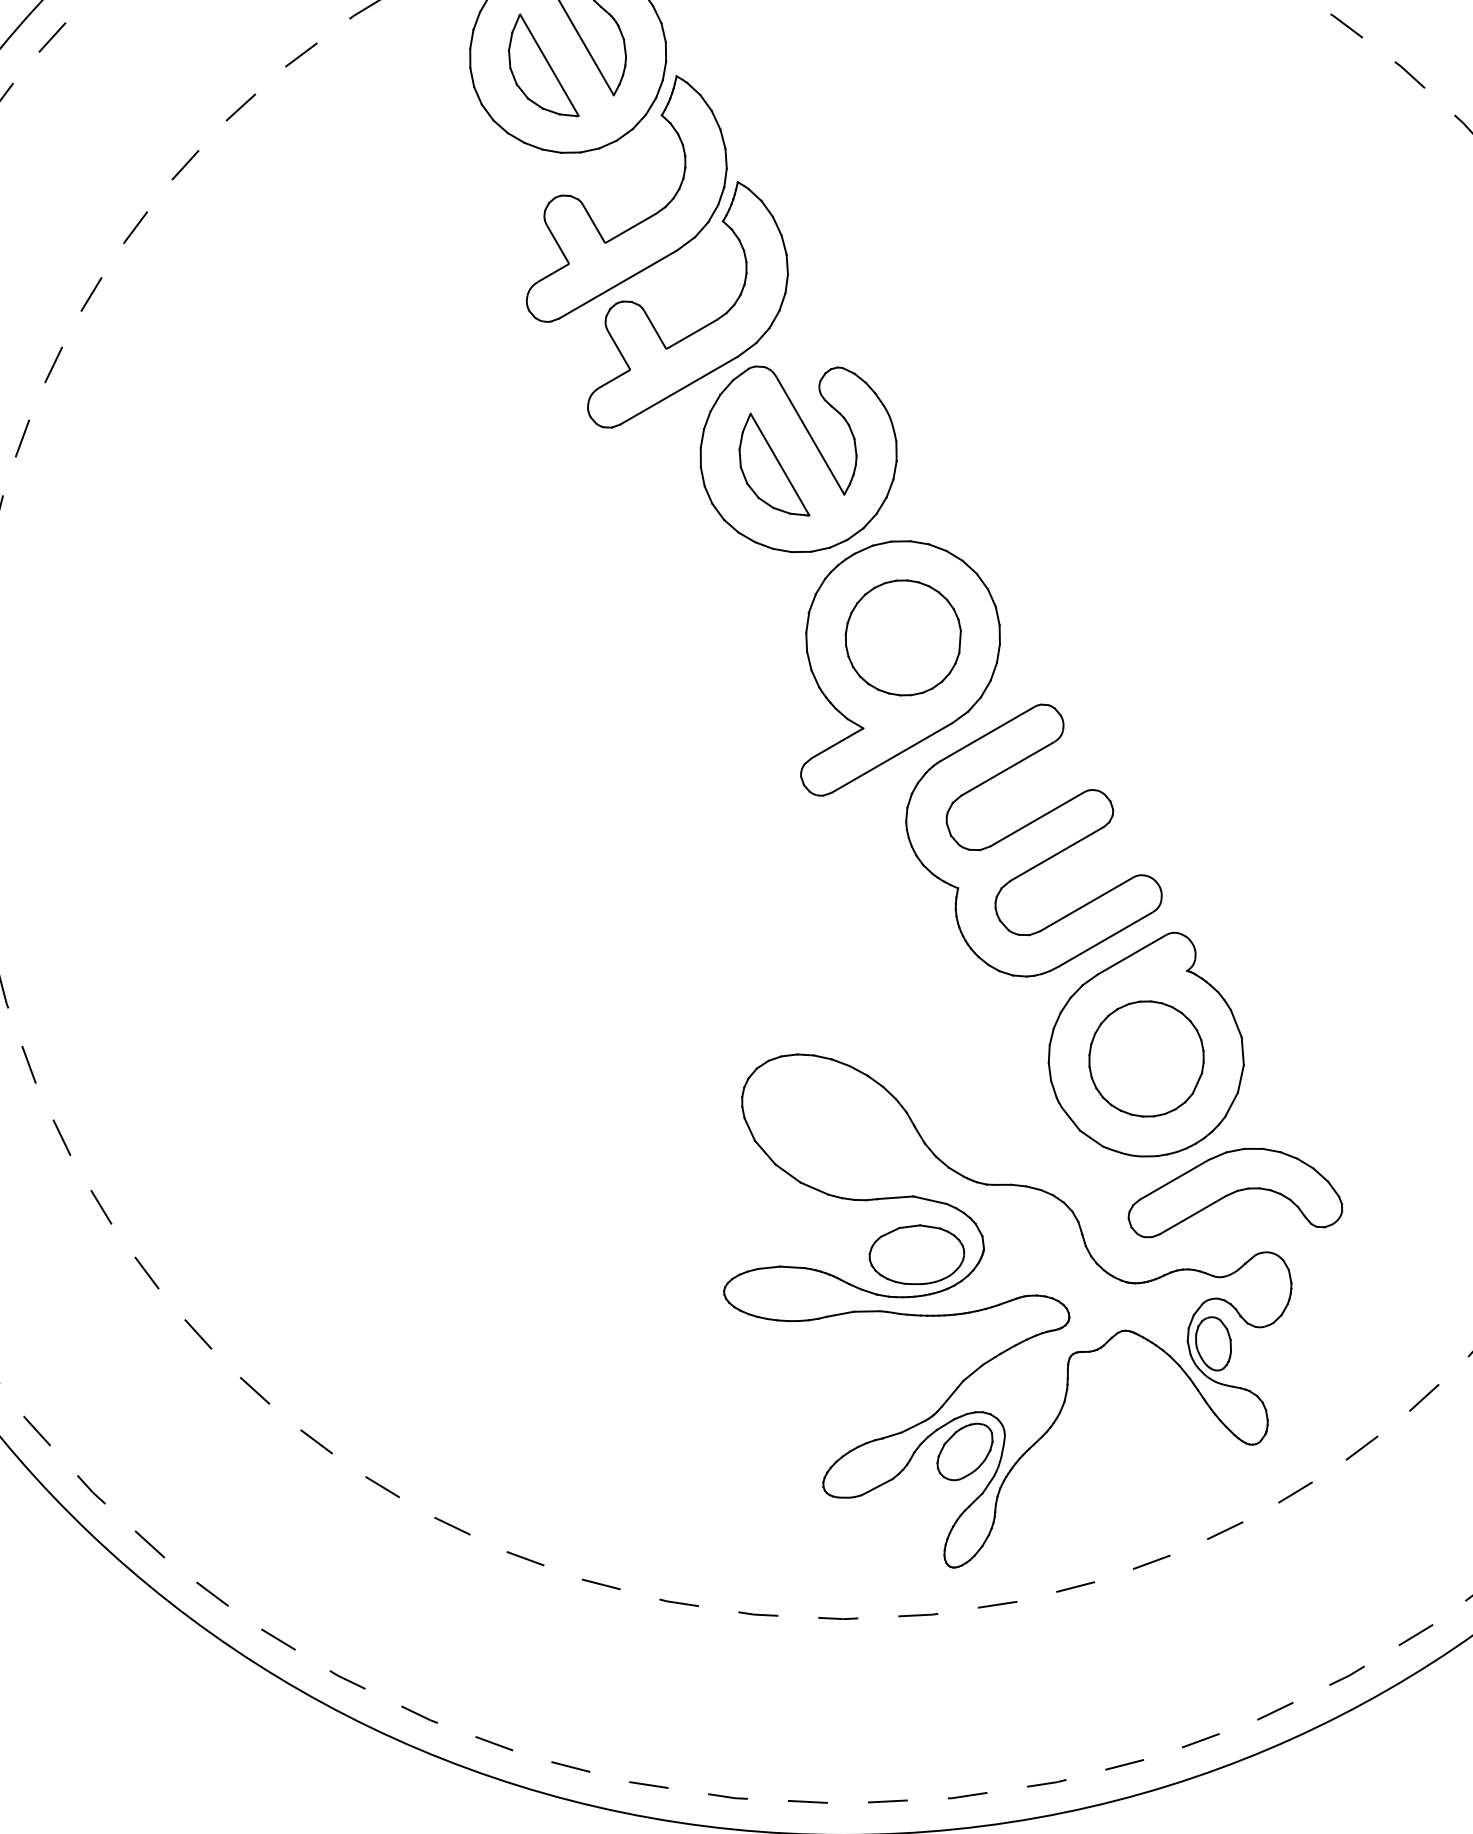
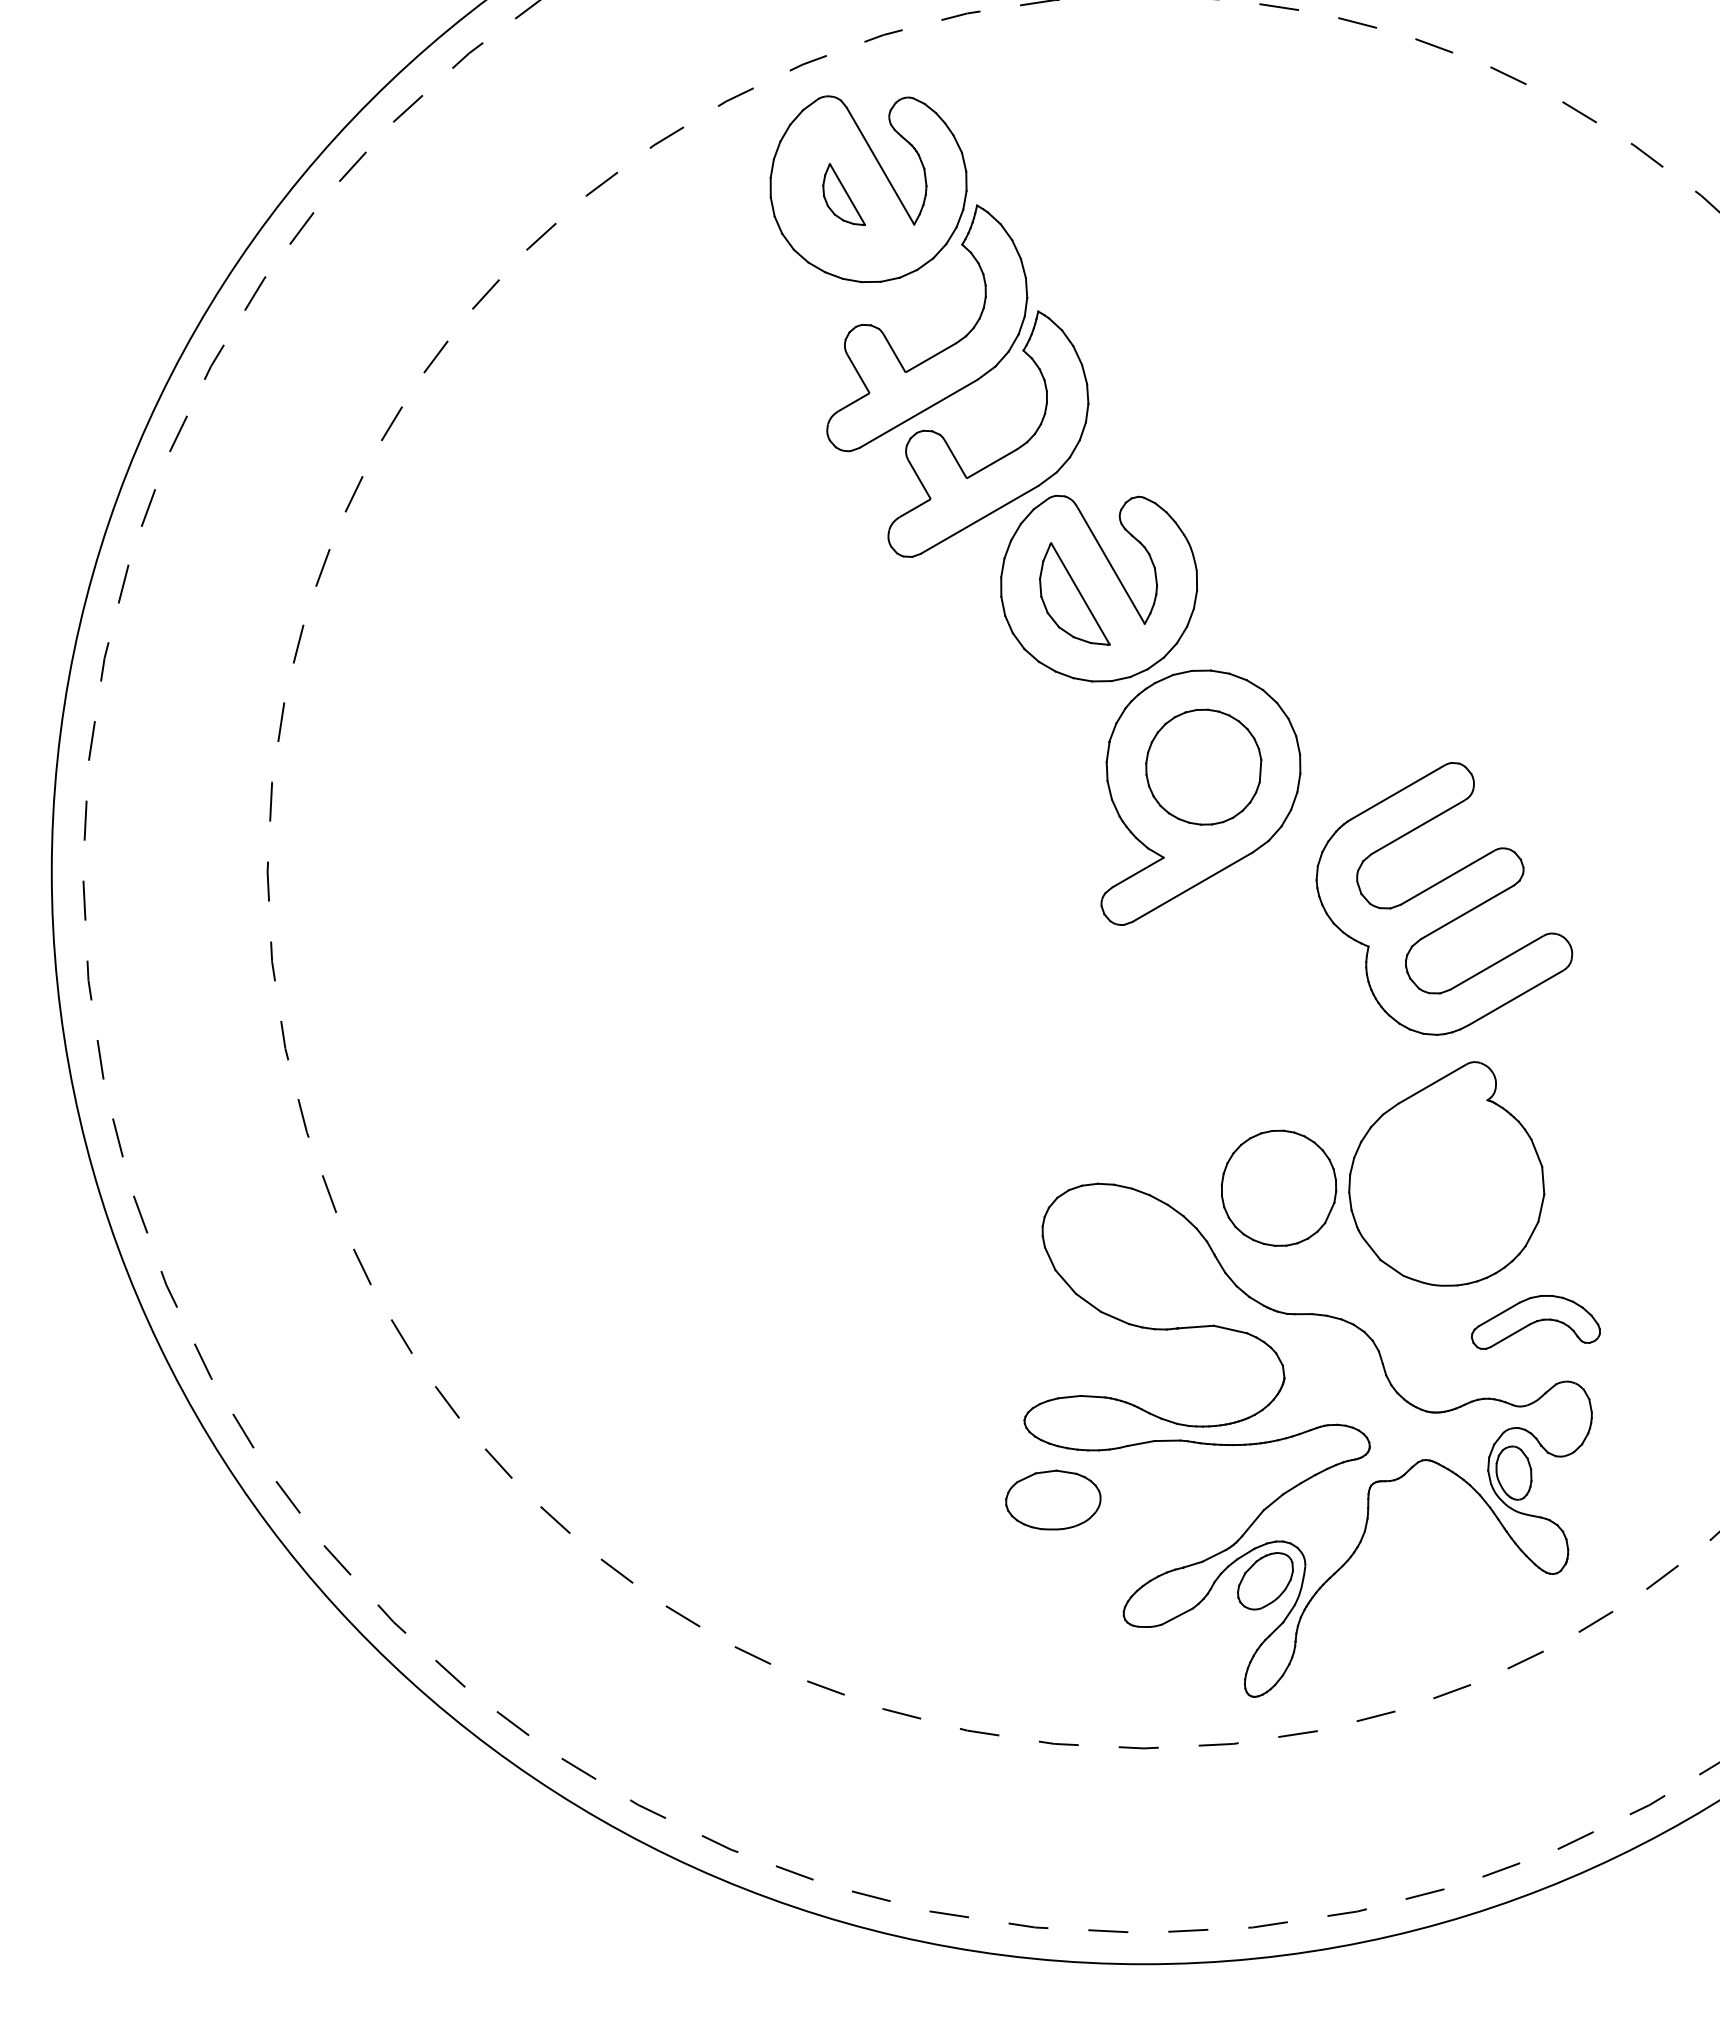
part: (543, 65) -> (843, 194), size x0.6
part: (1034, 840) -> (1444, 898), moved
part: (1147, 1058) -> (1279, 1187), moved
part: (1235, 1193) -> (1535, 1322), size x0.6
part: (917, 1254) -> (1053, 1499), moved

